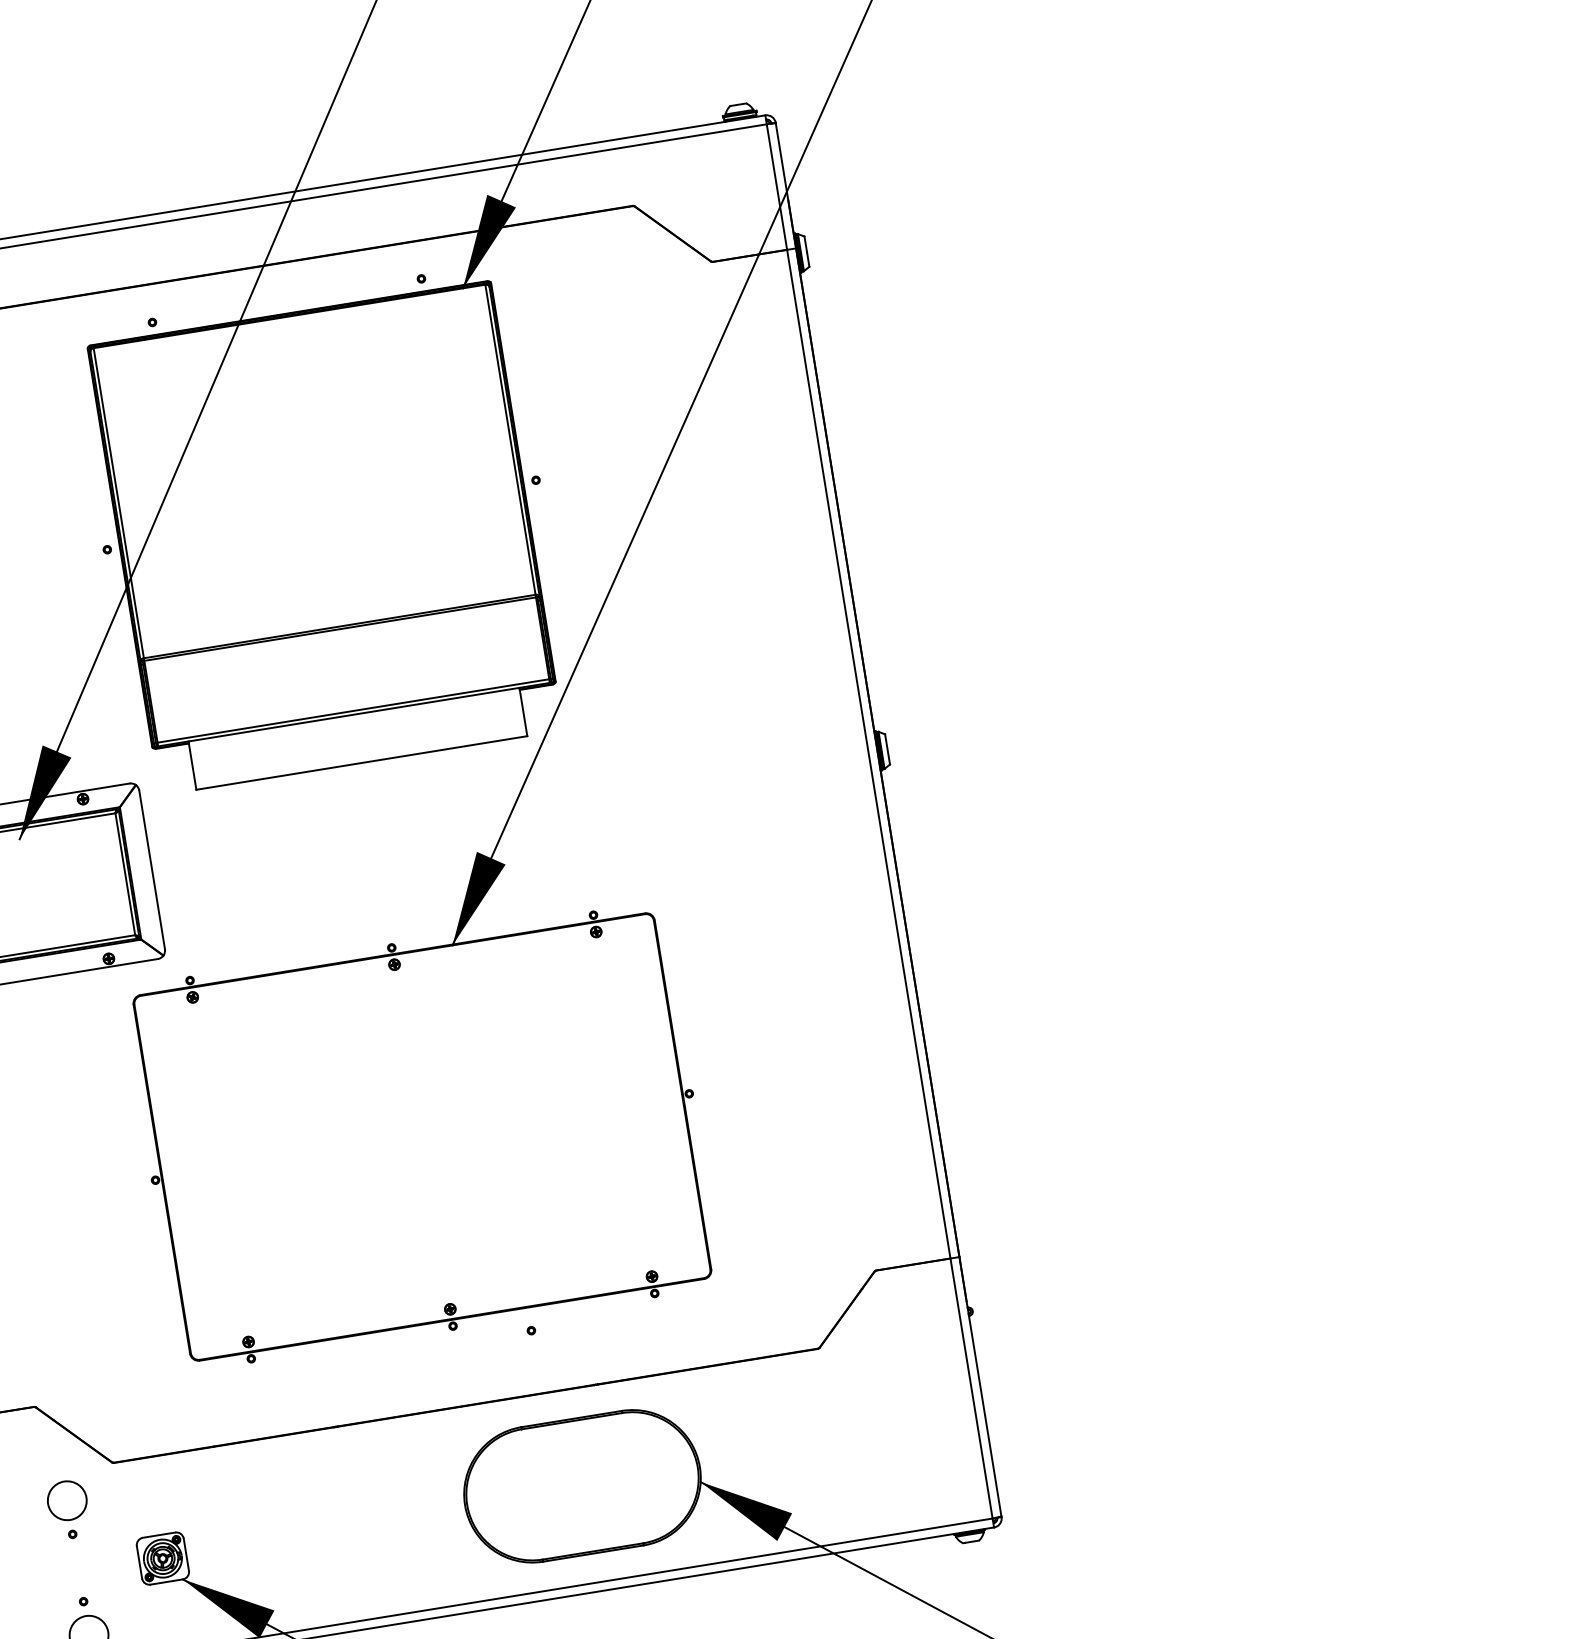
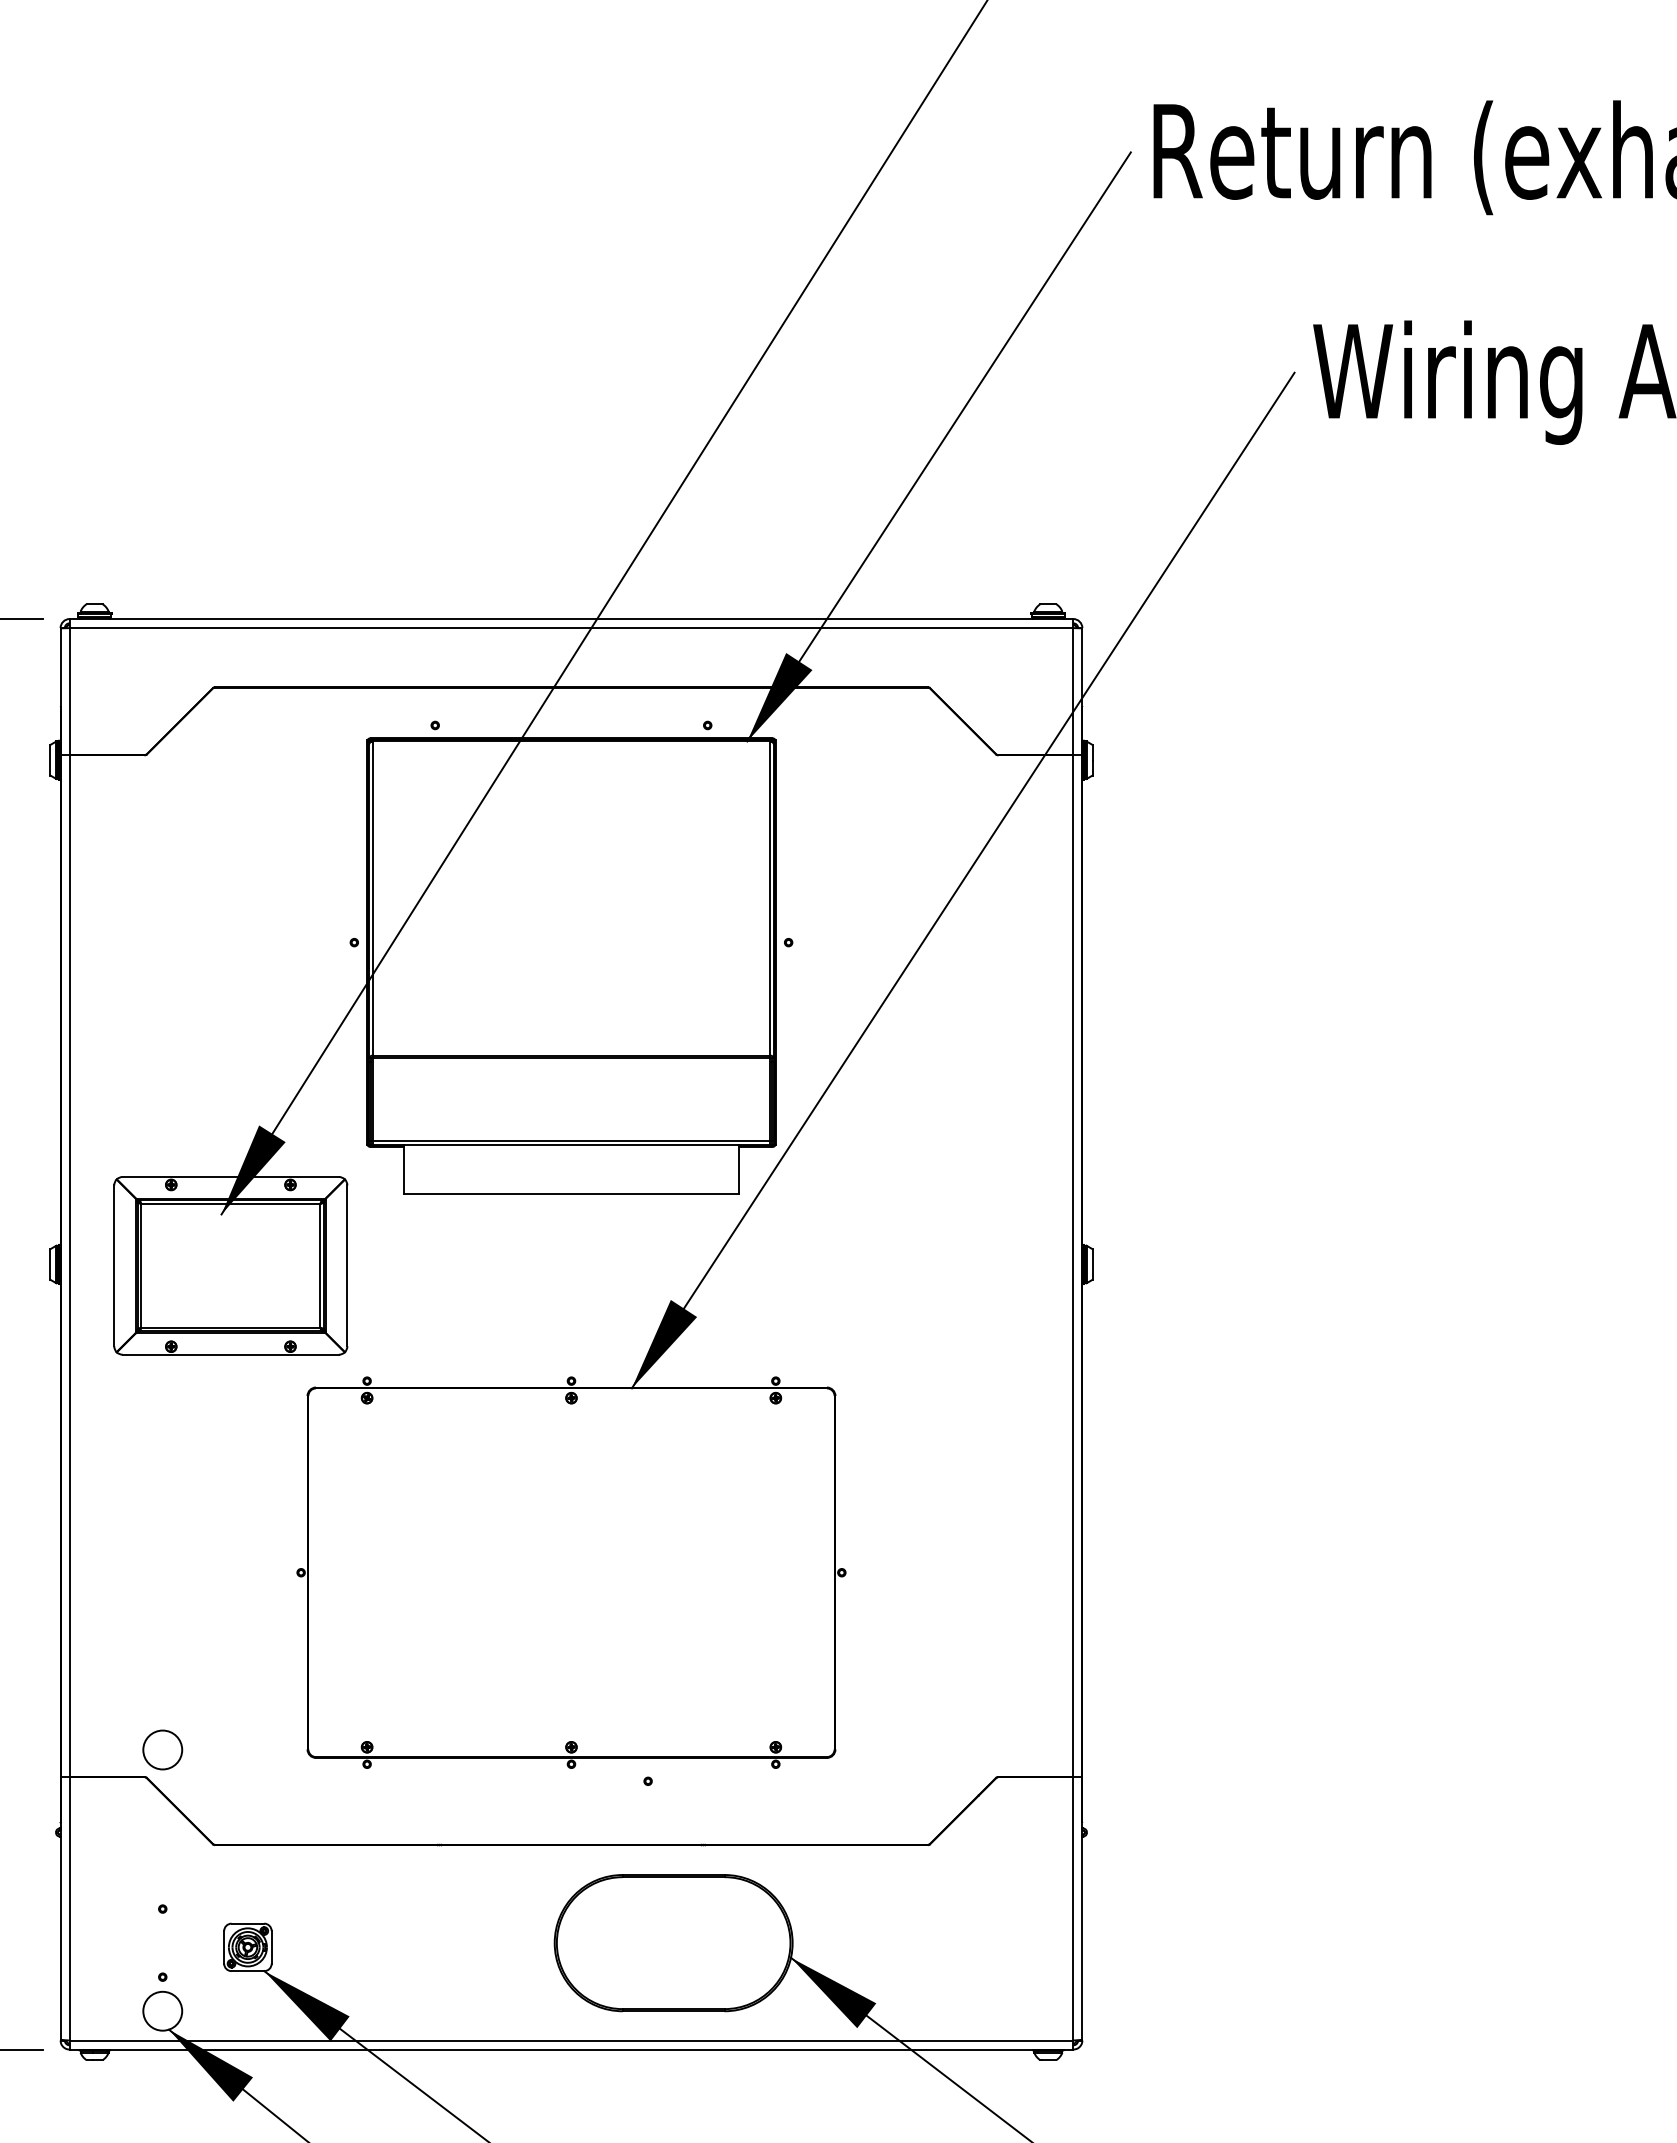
circle: (66, 1500) -> (162, 1749), moved

